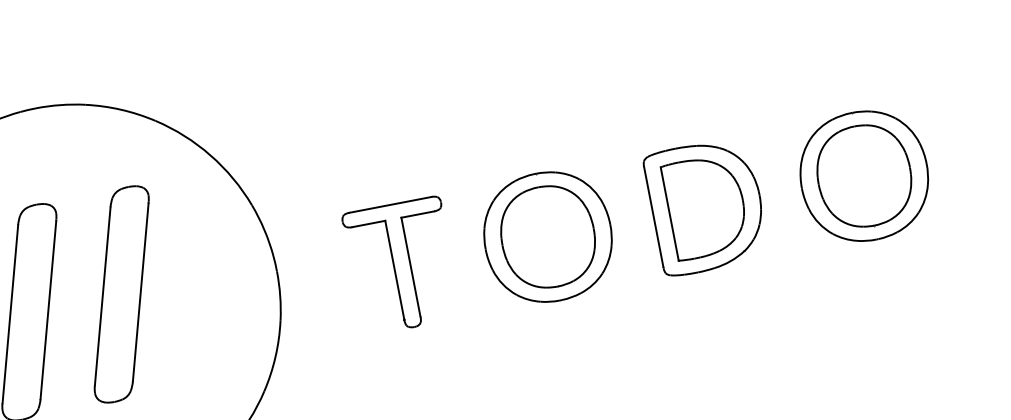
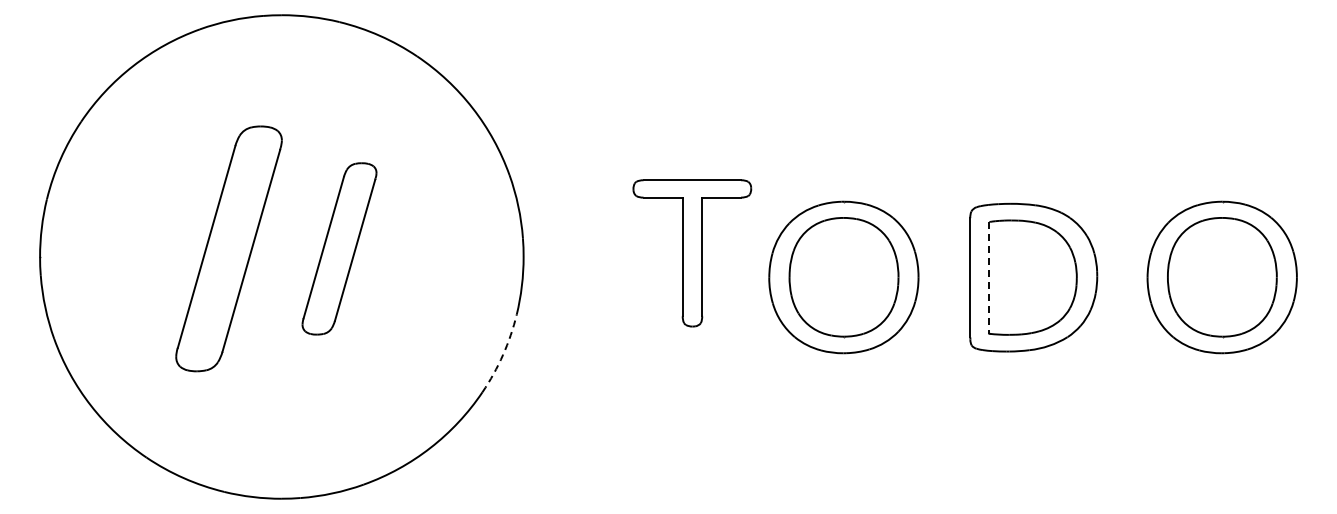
line: (669, 213) -> (989, 277), solid -> dashed
part: (402, 266) -> (692, 253), moved
part: (121, 294) -> (339, 248), size x0.7
arc: (275, 356) -> (503, 354), solid -> dashed

